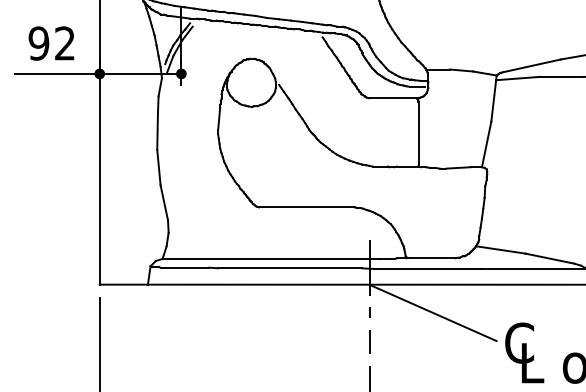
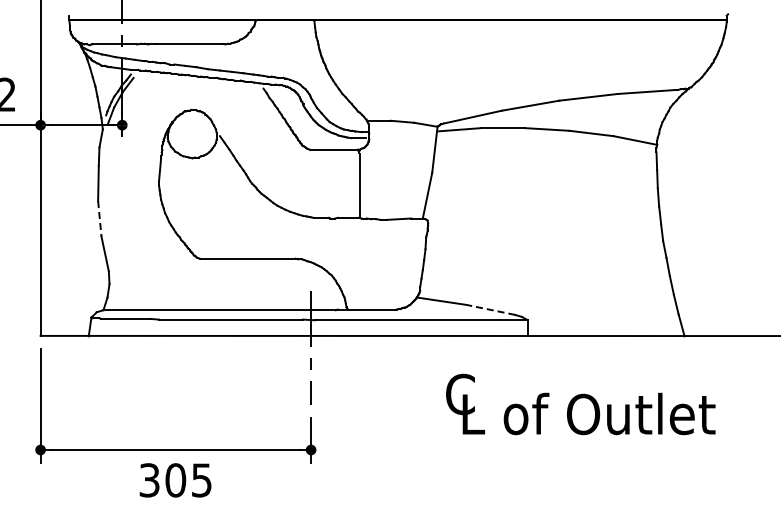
line: (158, 167) -> (99, 218), solid -> dashed
line: (549, 258) -> (490, 309), solid -> dashed
line: (433, 313) -> (374, 364), removed

